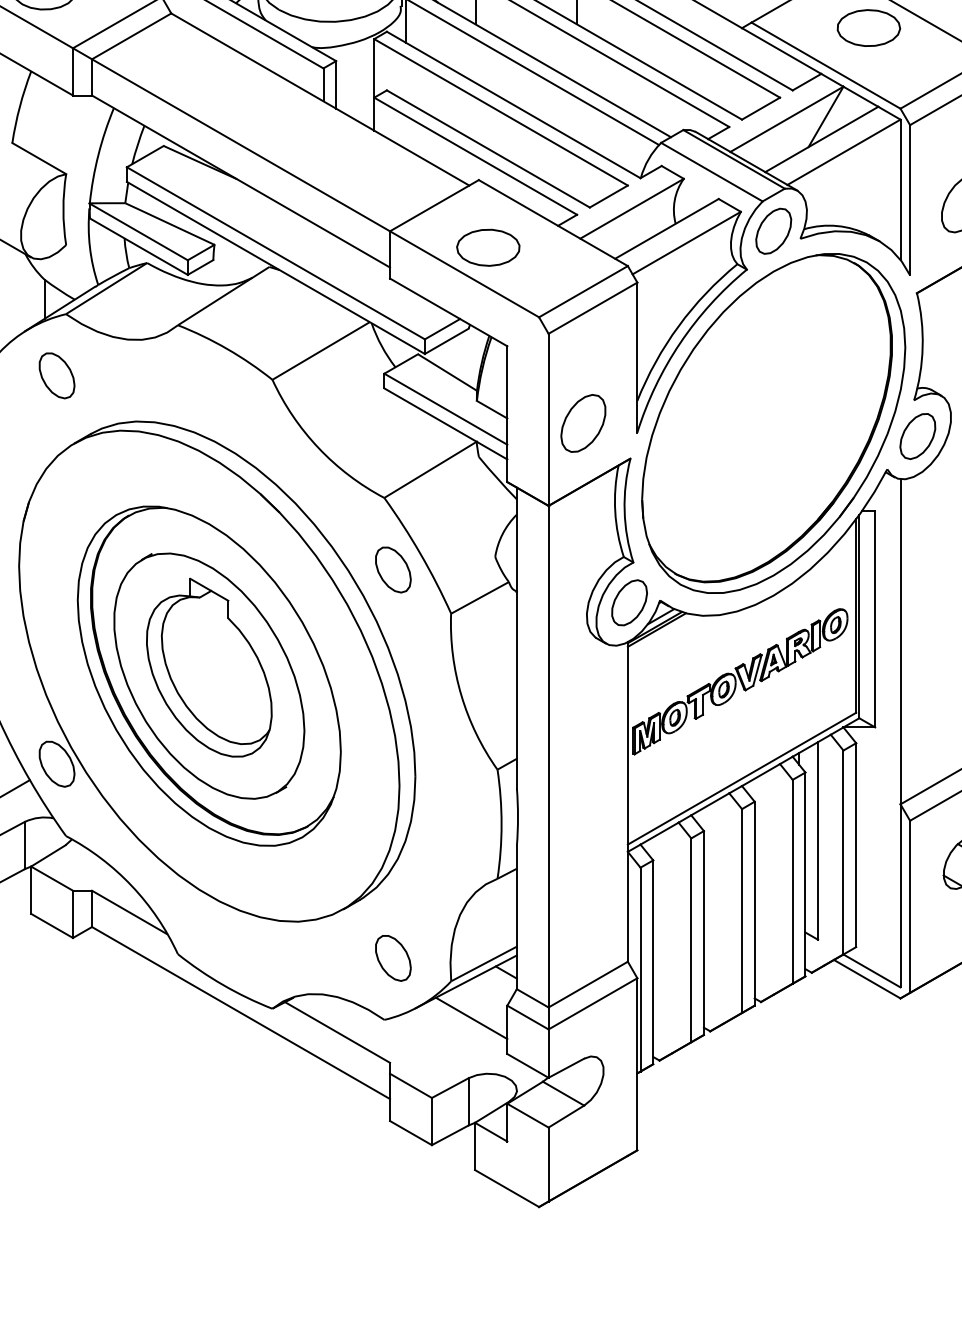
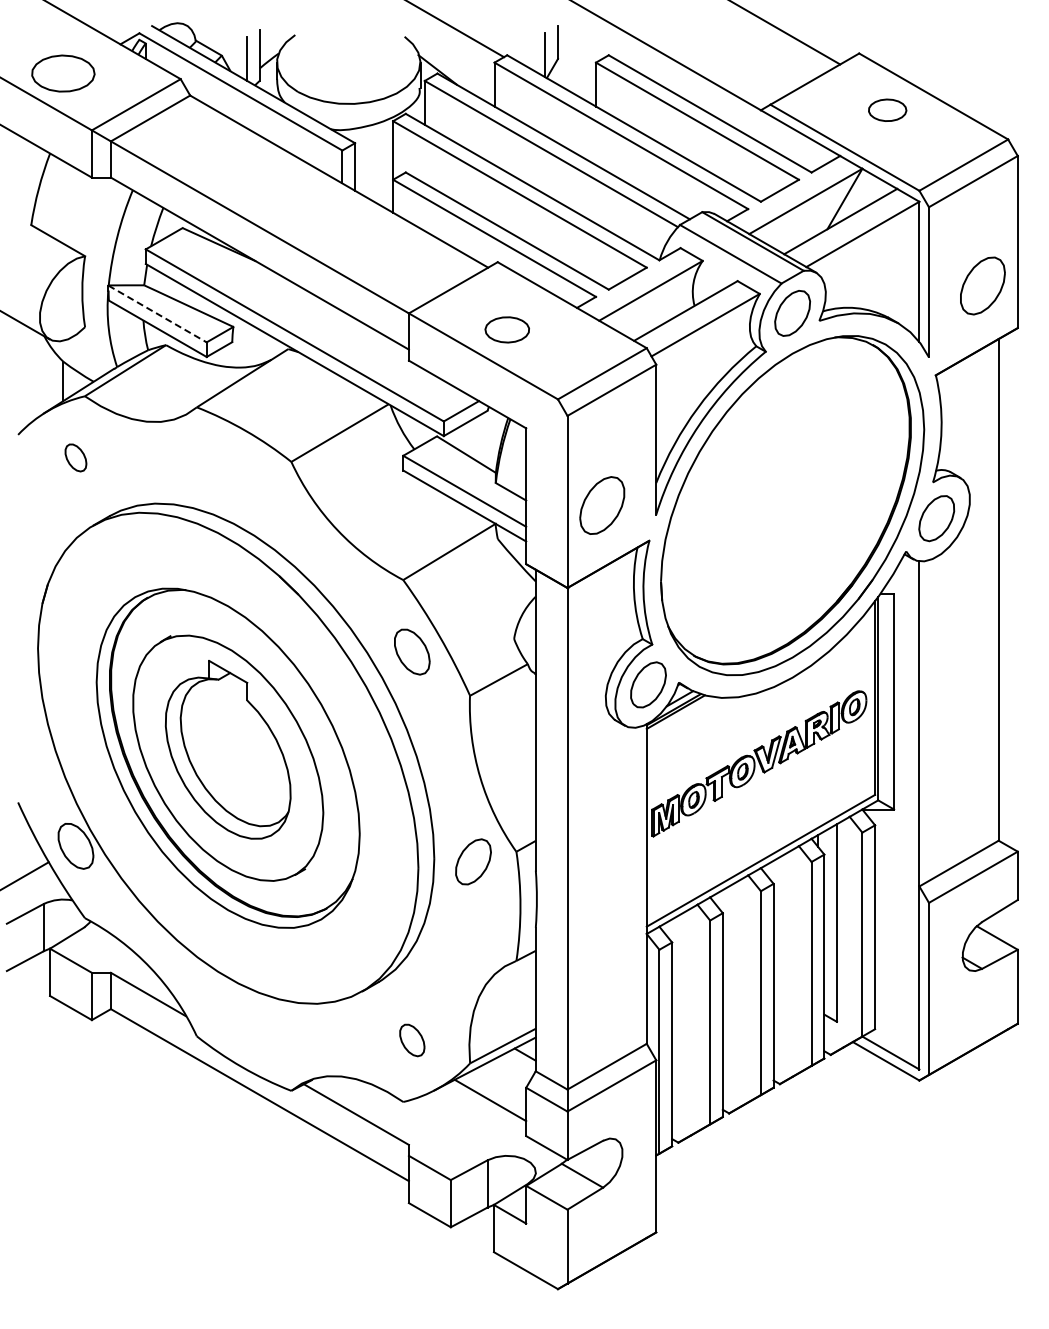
part: (868, 28) -> (887, 110), size x0.6
line: (138, 231) -> (157, 313), solid -> dashed
part: (488, 247) -> (507, 329), size x0.7
part: (56, 375) -> (75, 457), size x0.6
part: (454, 779) -> (473, 861), added
part: (393, 958) -> (412, 1040), size x0.7

